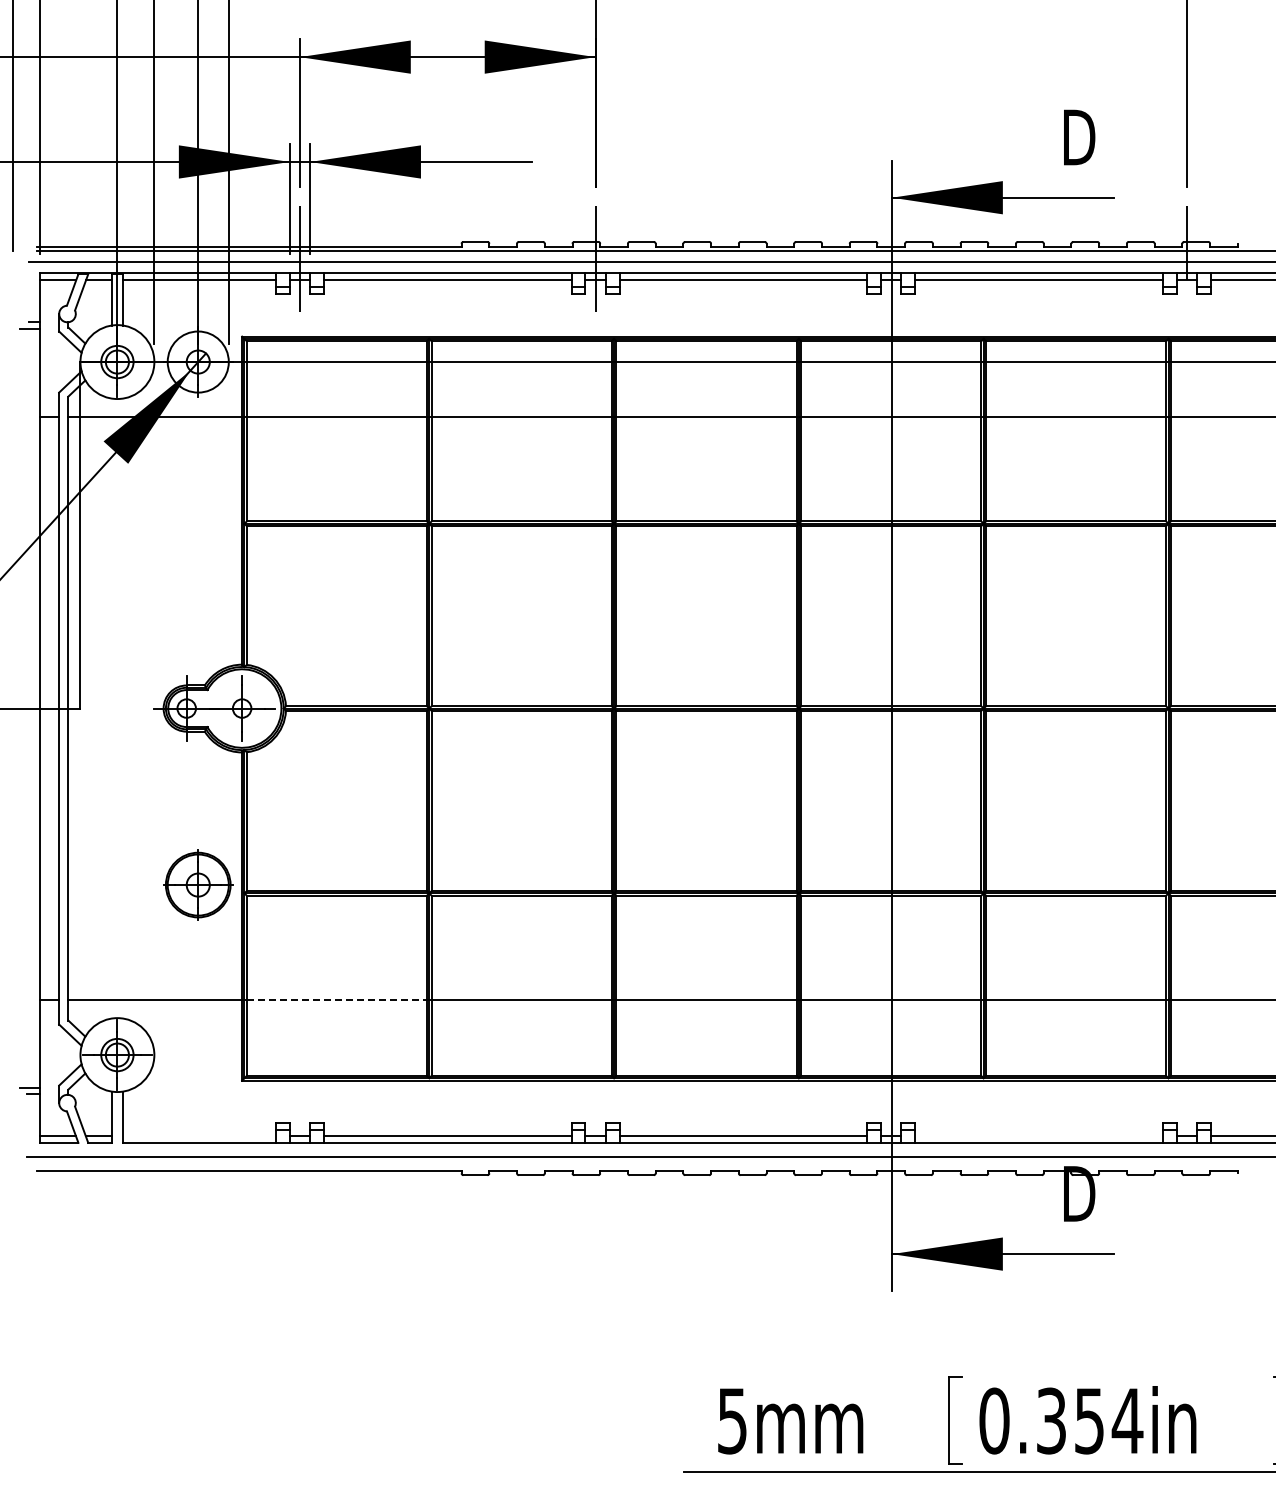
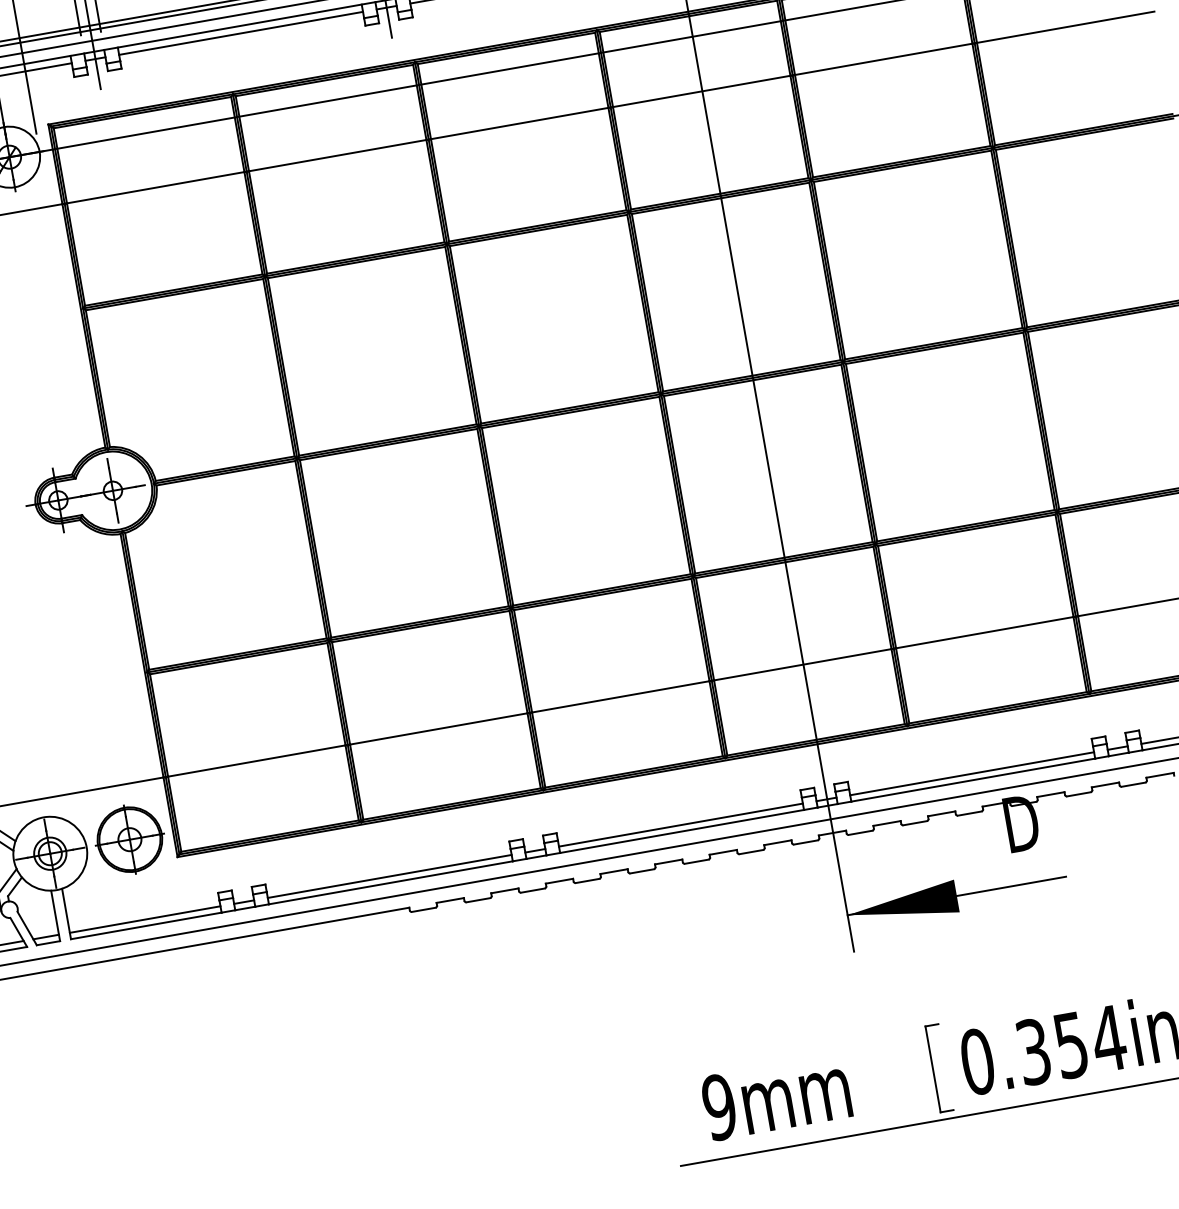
part: (198, 884) -> (130, 839), moved
line: (337, 999) -> (257, 760), dashed -> solid
line: (198, 1136) -> (144, 919), added
line: (1038, 1136) -> (971, 773), added
text: (732, 1420) -> (719, 1106), 5mm -> 9mm

